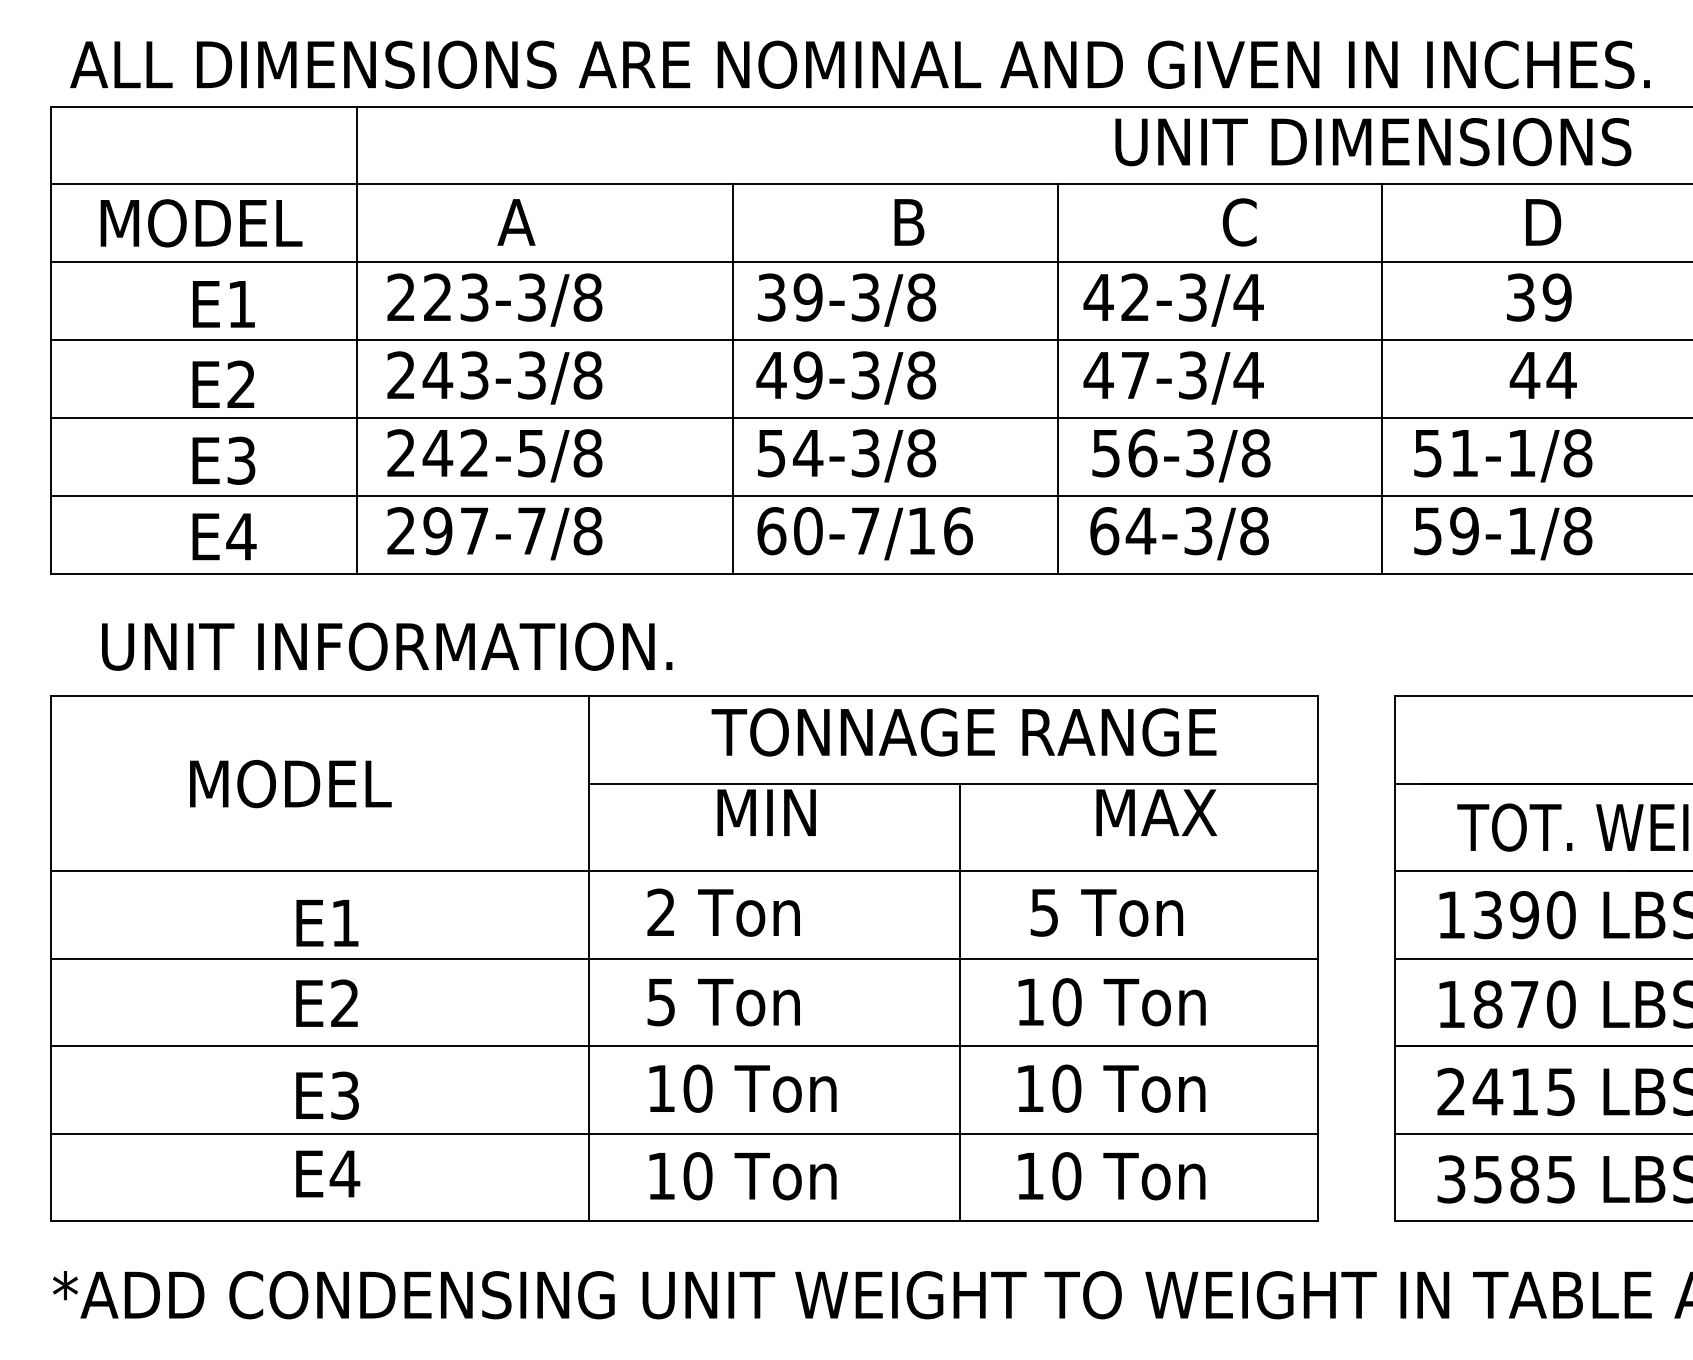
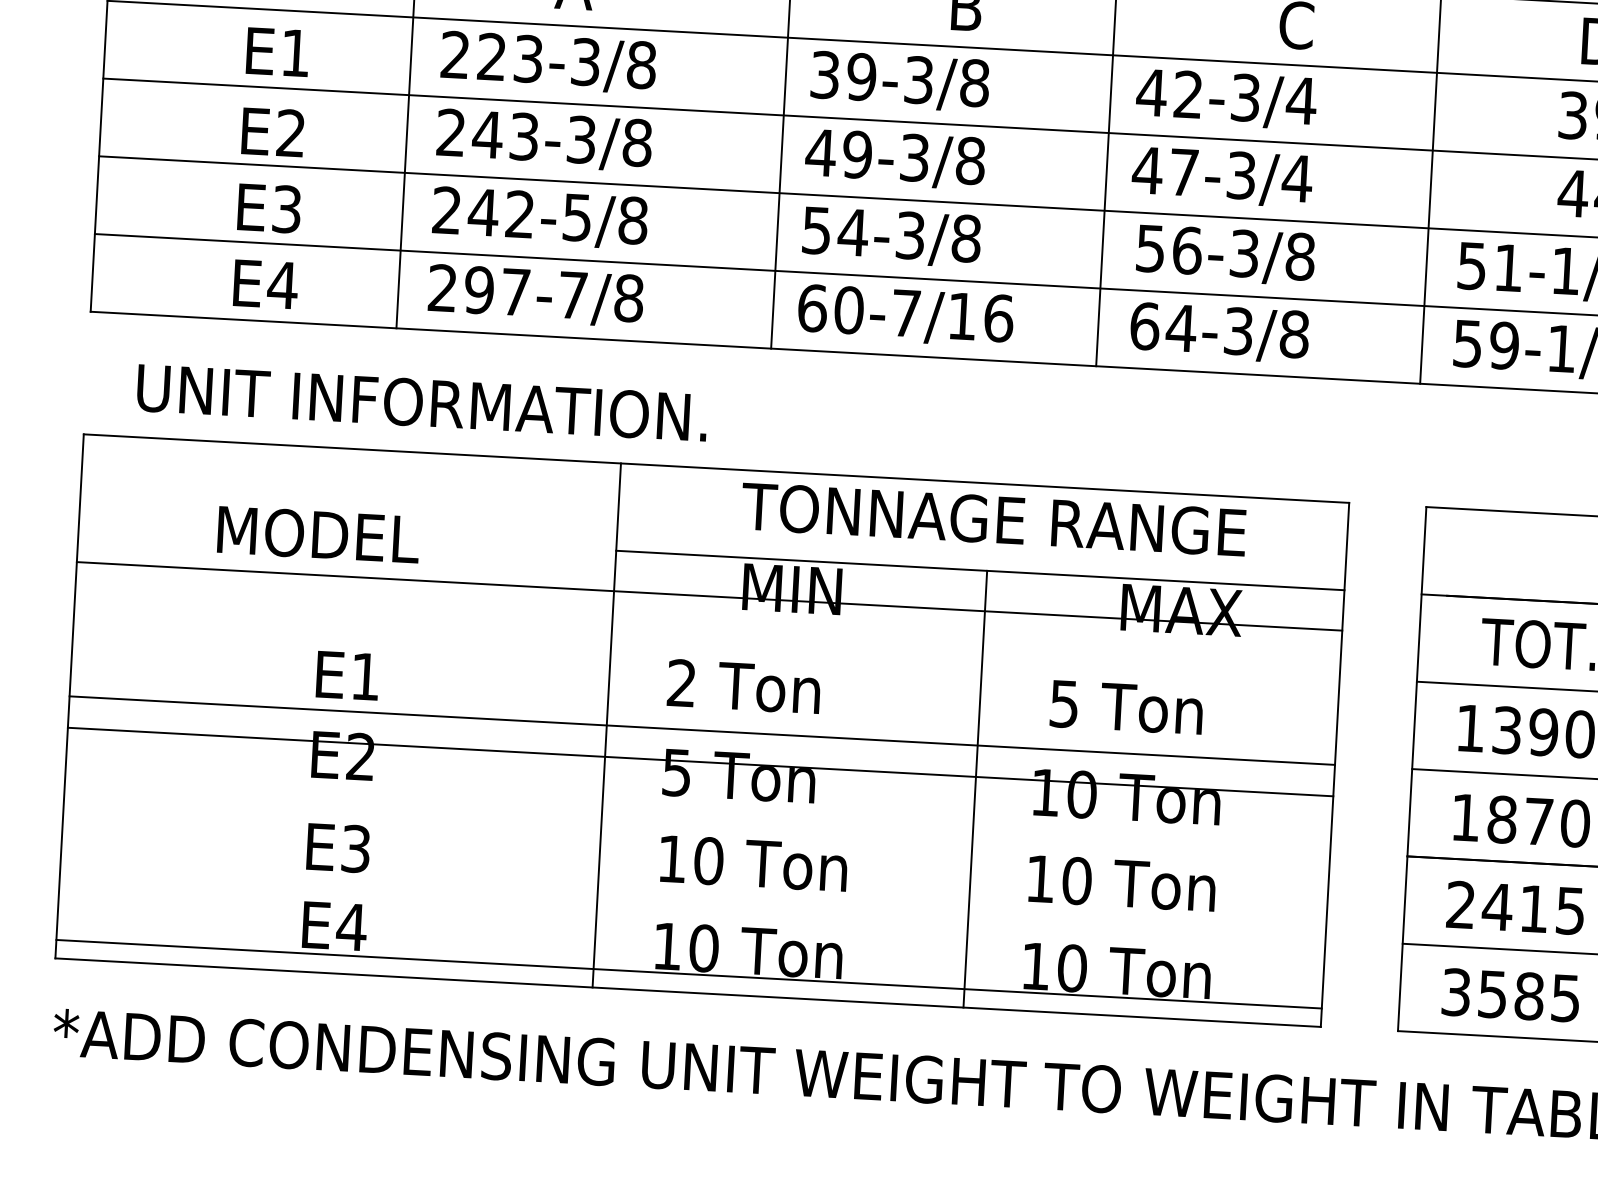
line: (684, 871) -> (709, 596), moved
line: (684, 1046) -> (700, 762), moved
line: (684, 1133) -> (689, 973), moved

